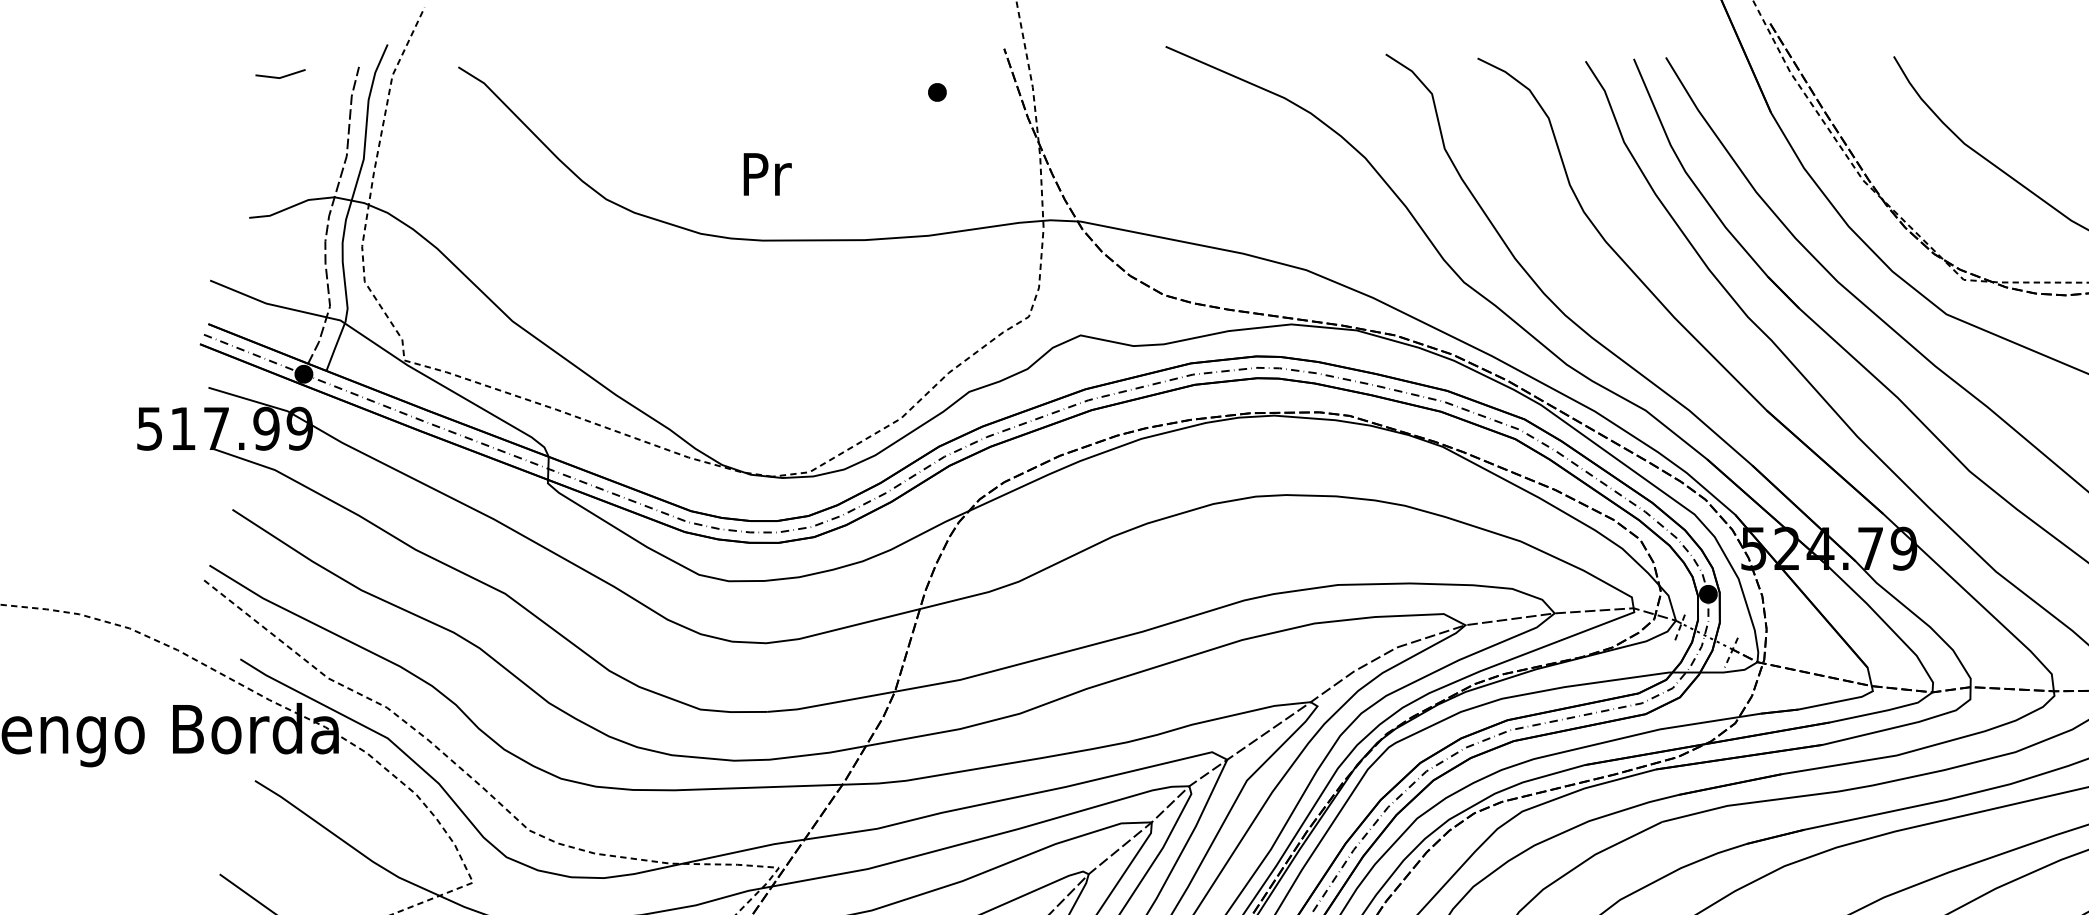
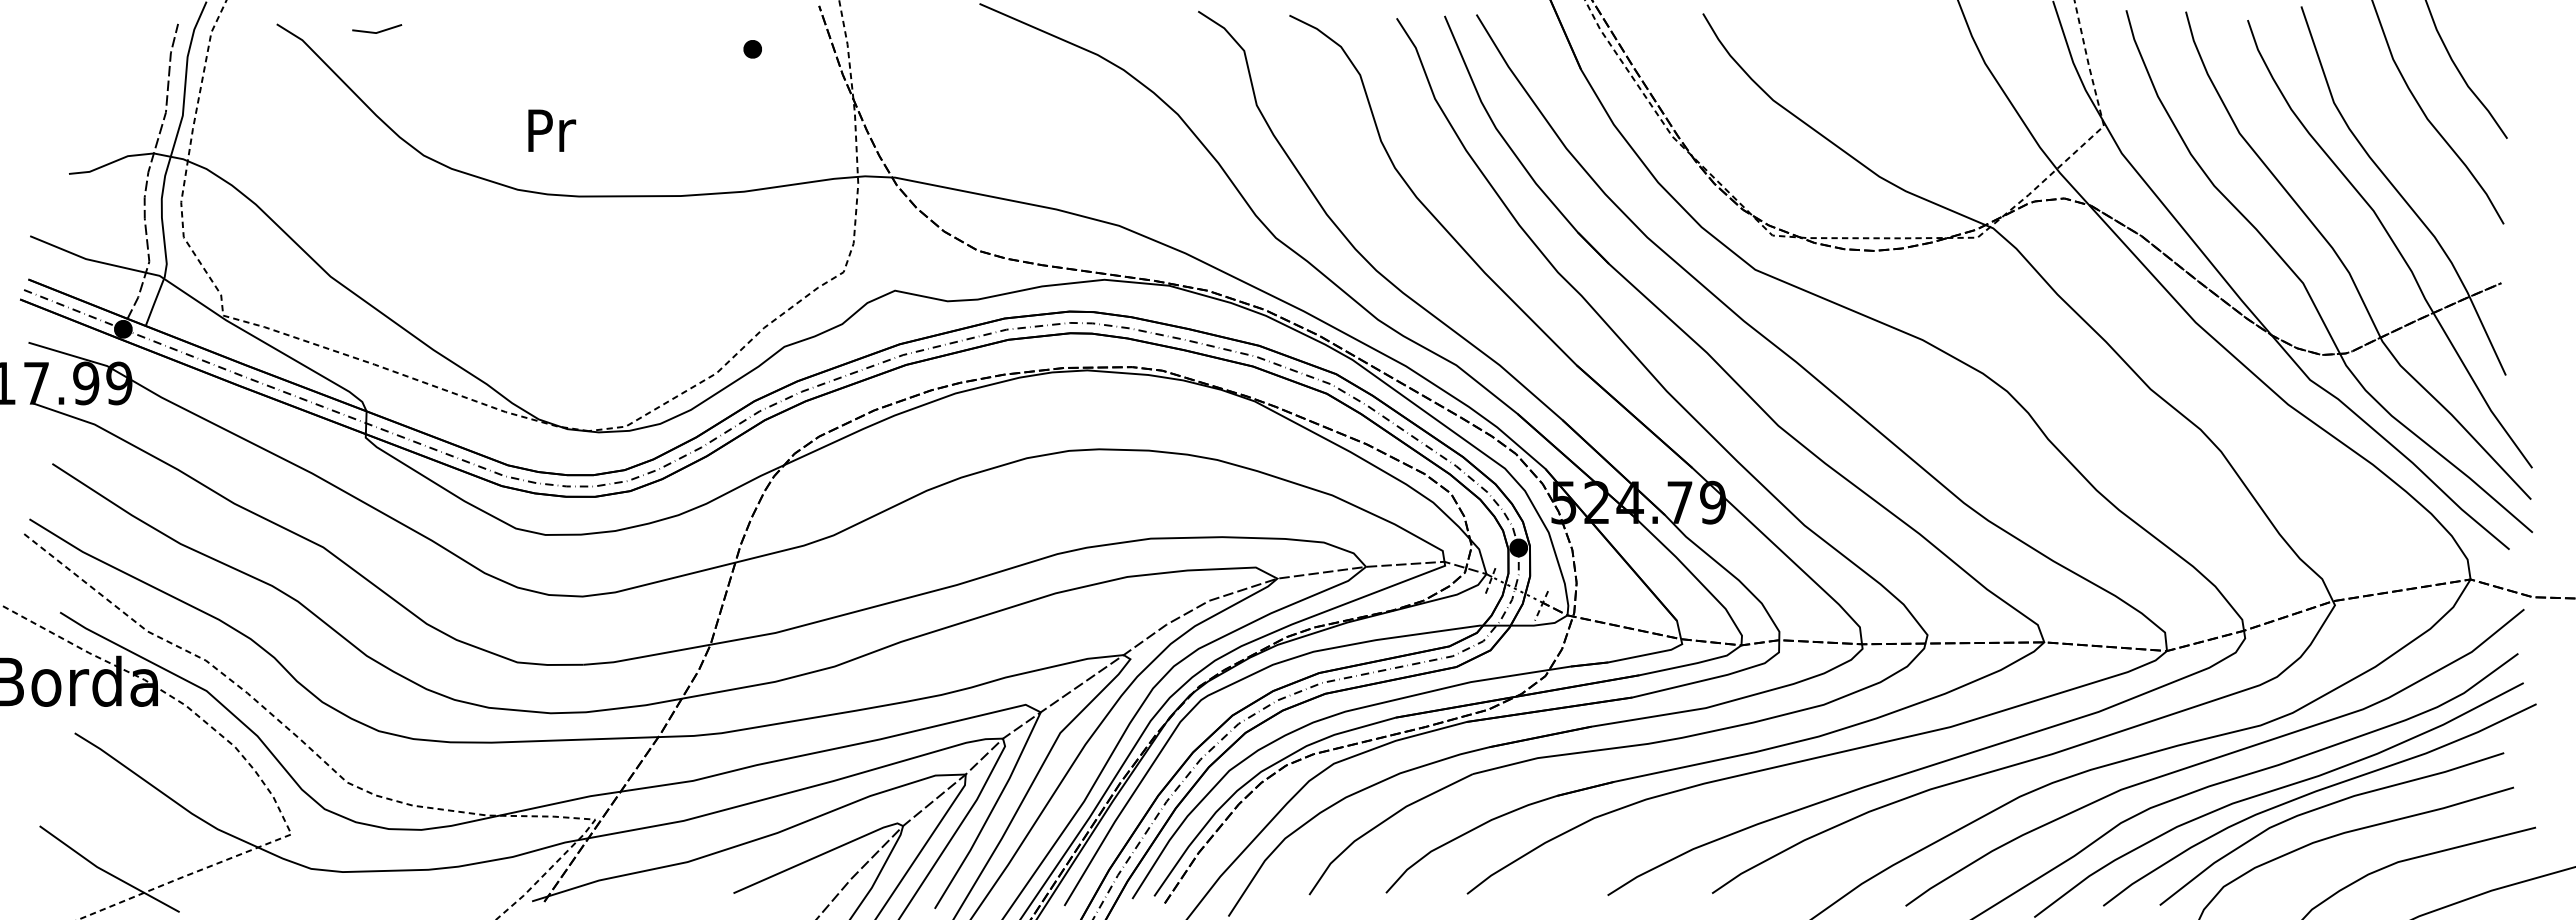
line: (280, 76) -> (377, 31), moved
text: (768, 174) -> (552, 130), moved

